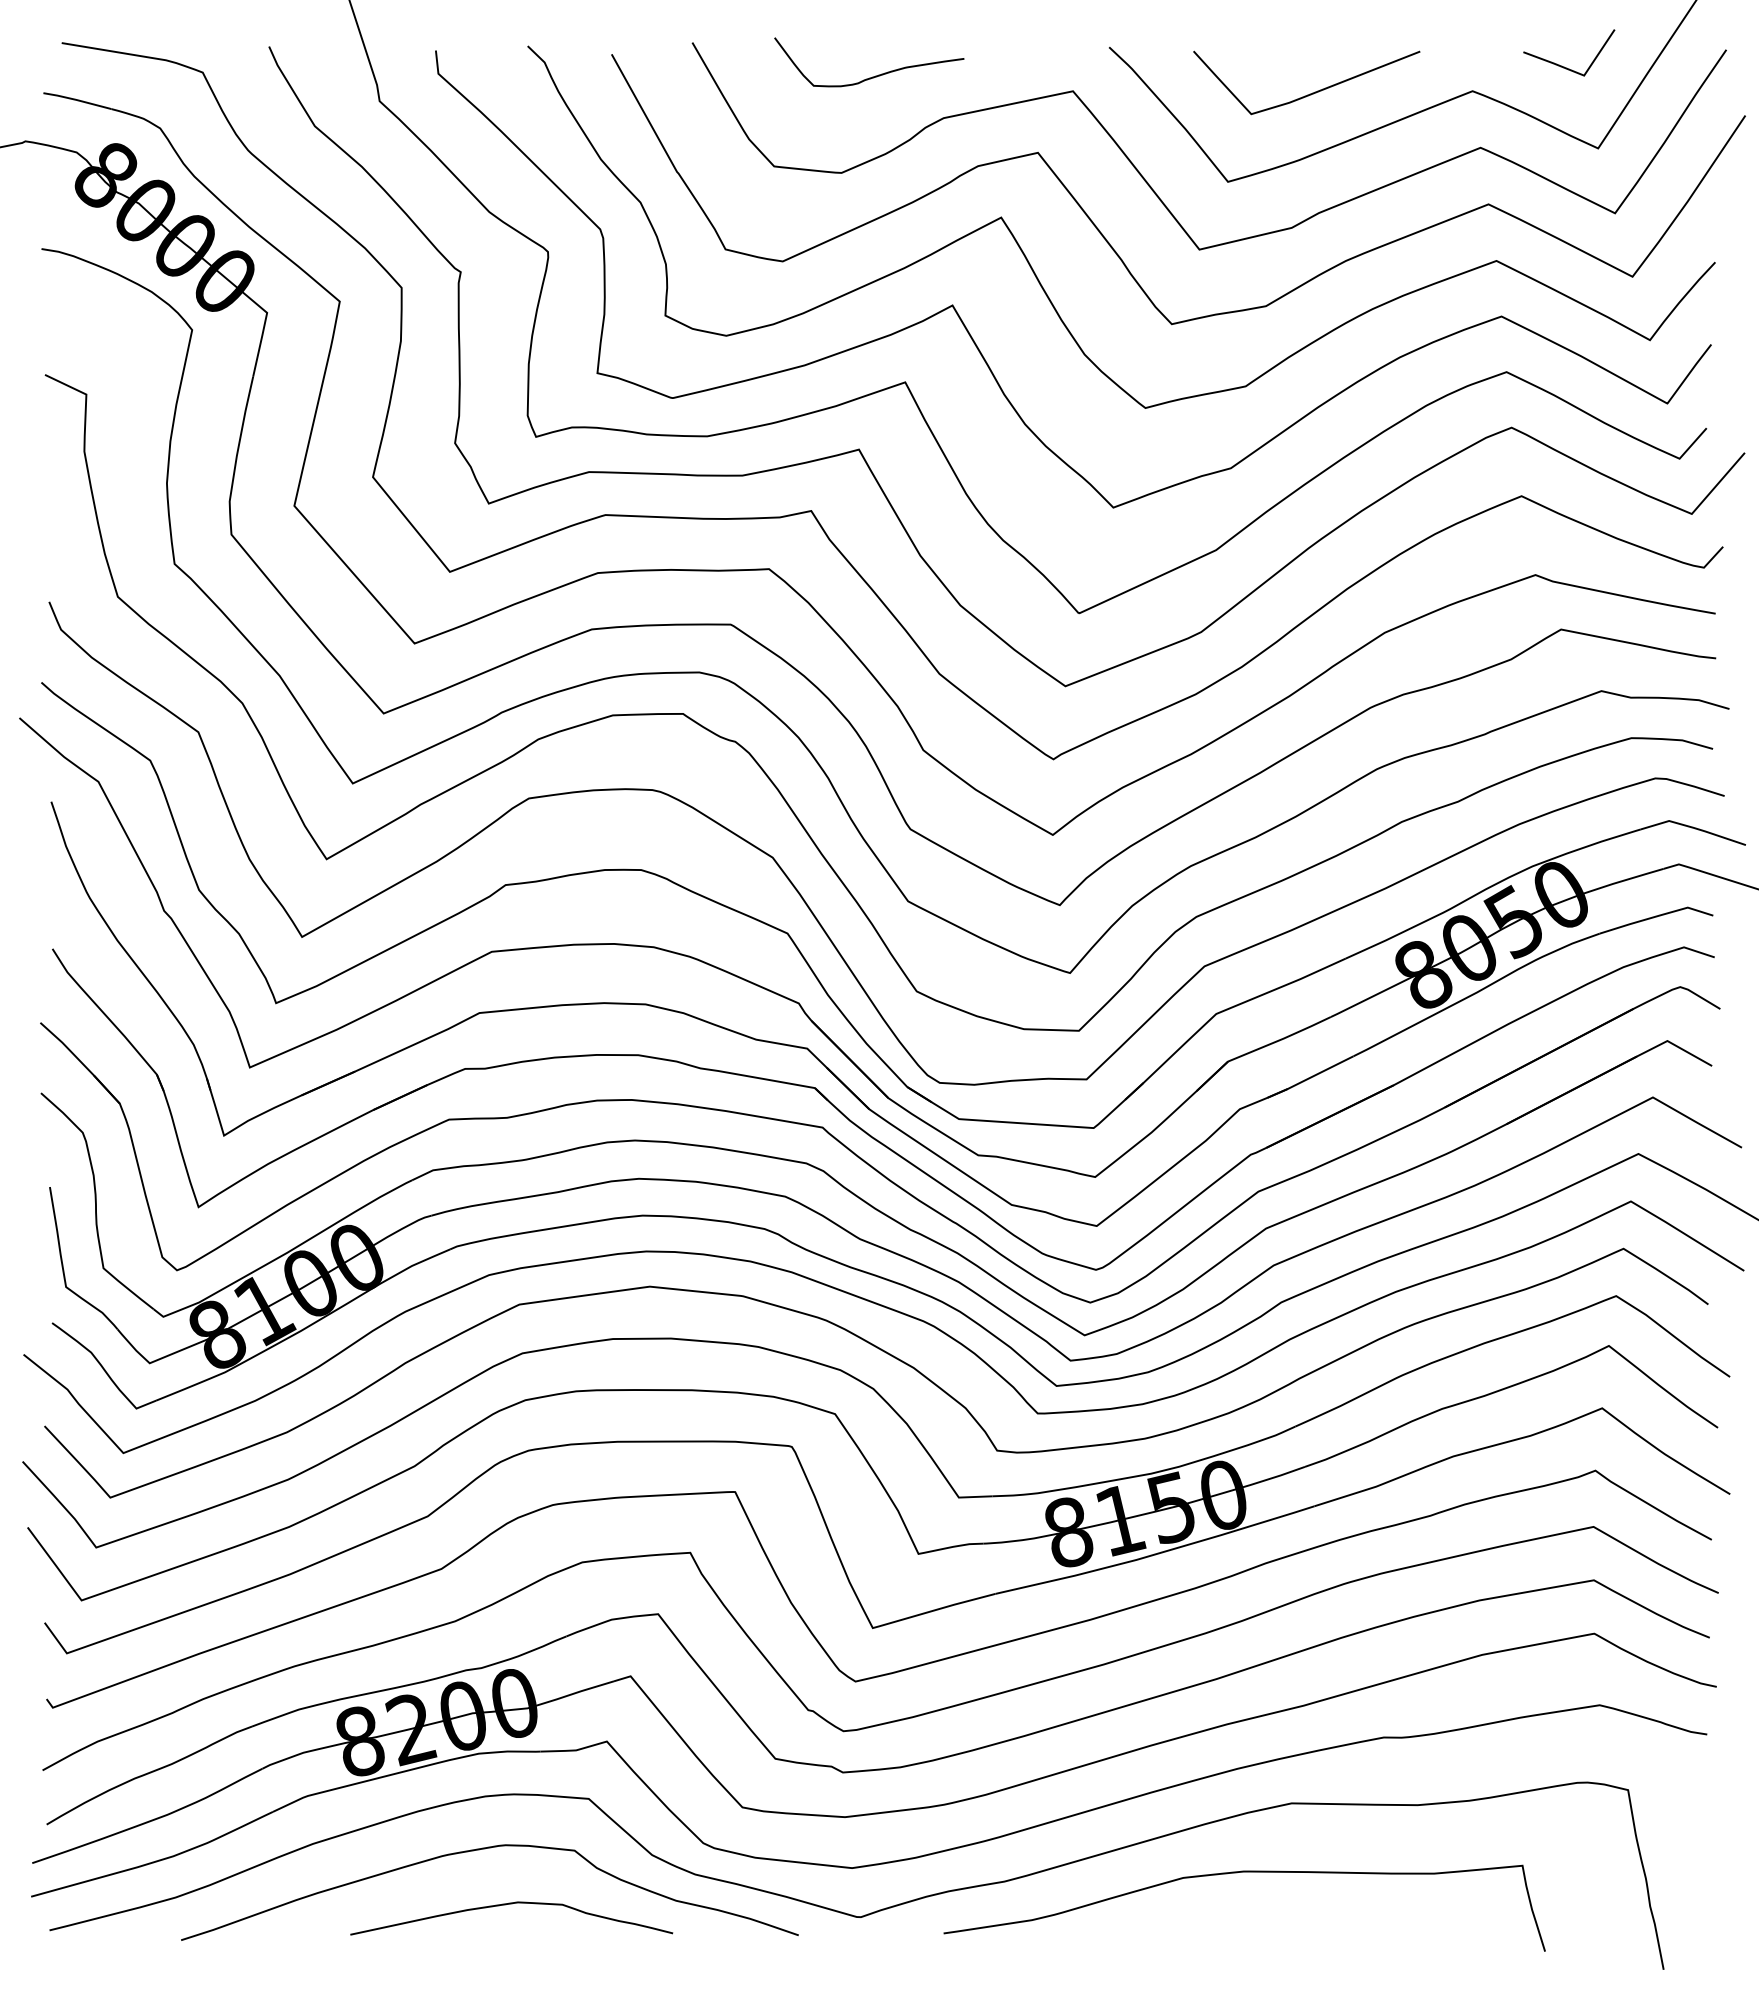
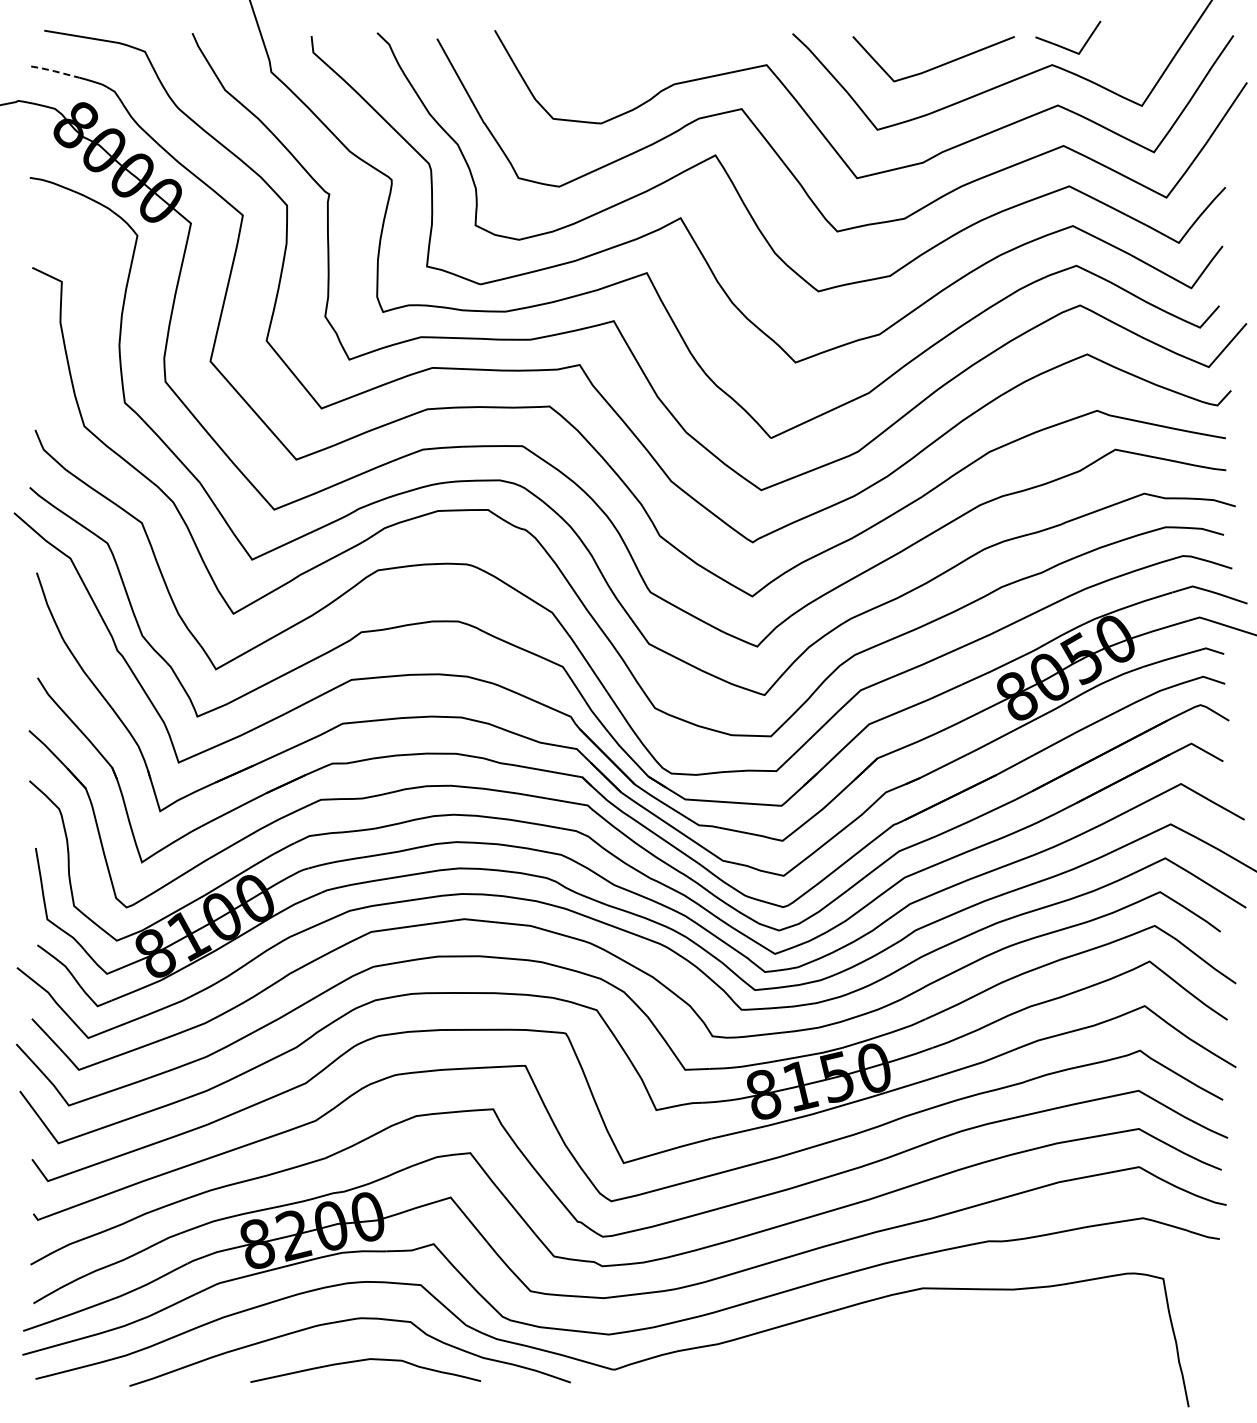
line: (1562, 65) -> (1063, 46), moved
curve: (875, 74) -> (625, 53), removed
line: (76, 100) -> (54, 71), solid -> dashed
curve: (1240, 1873) -> (886, 1338), removed

